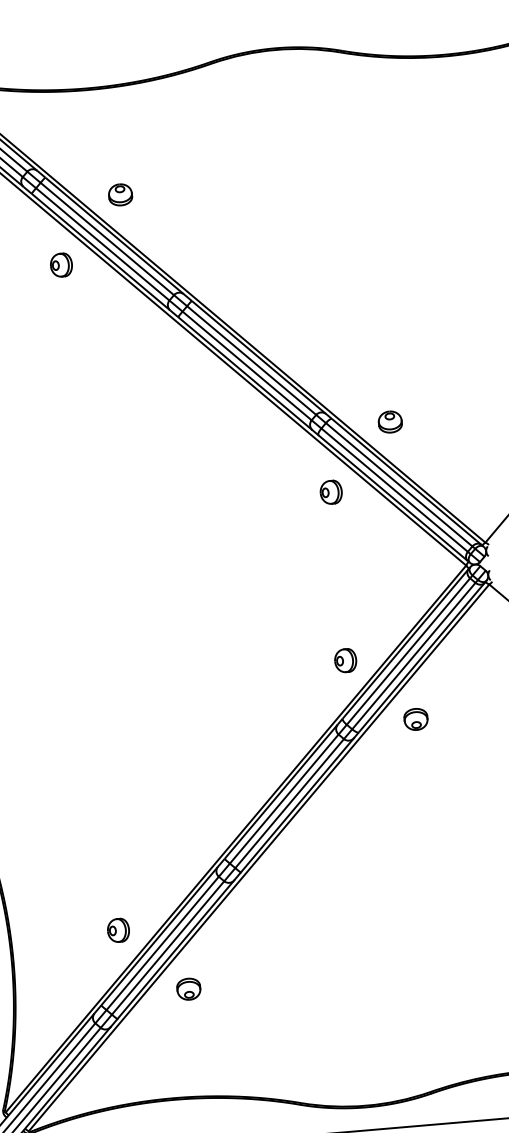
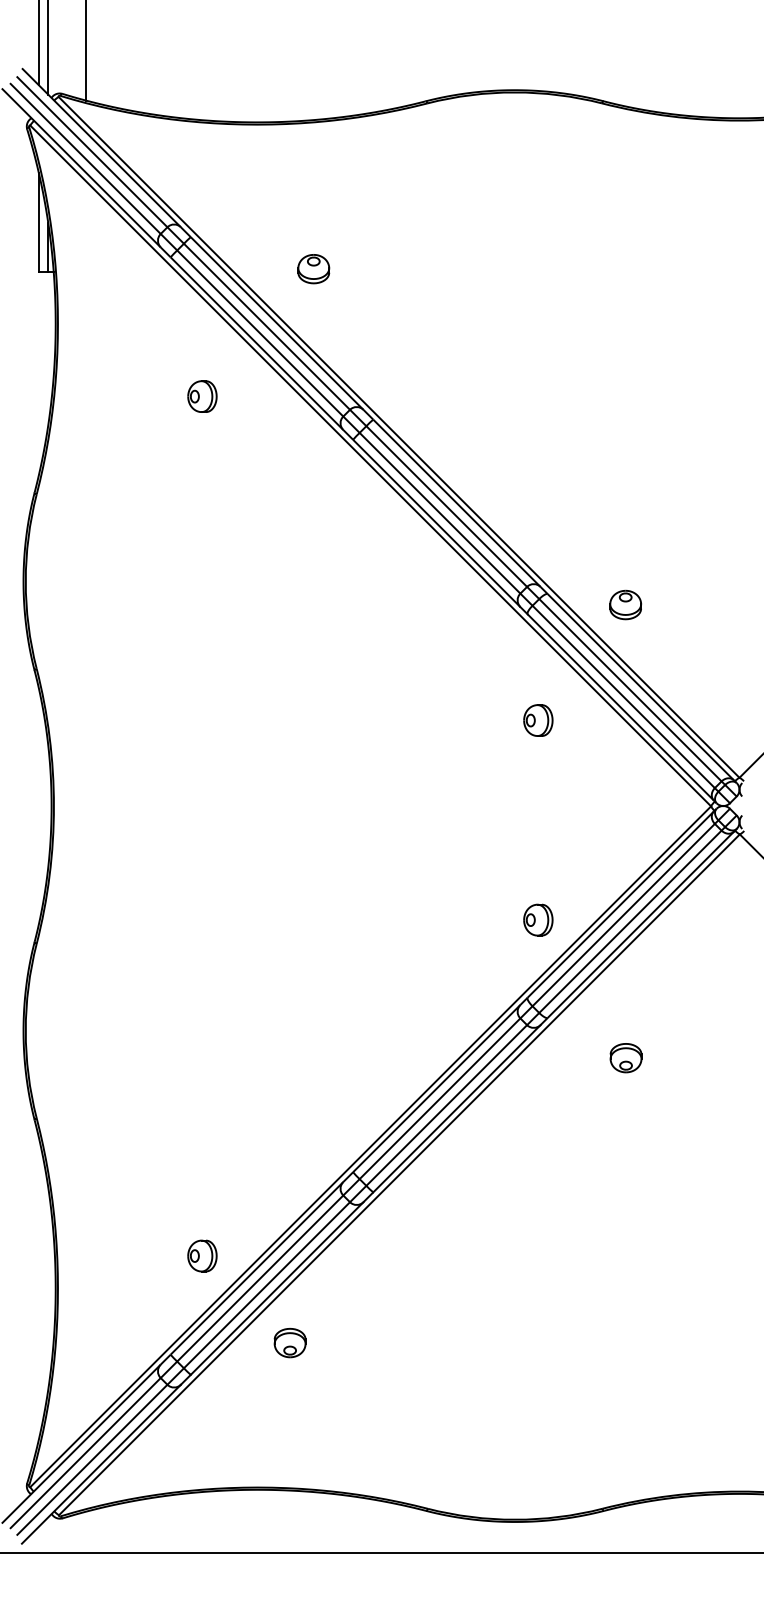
part: (120, 195) -> (313, 269), moved
part: (61, 265) -> (202, 396), moved
part: (331, 492) -> (538, 720), moved
part: (415, 719) -> (625, 1058), moved

